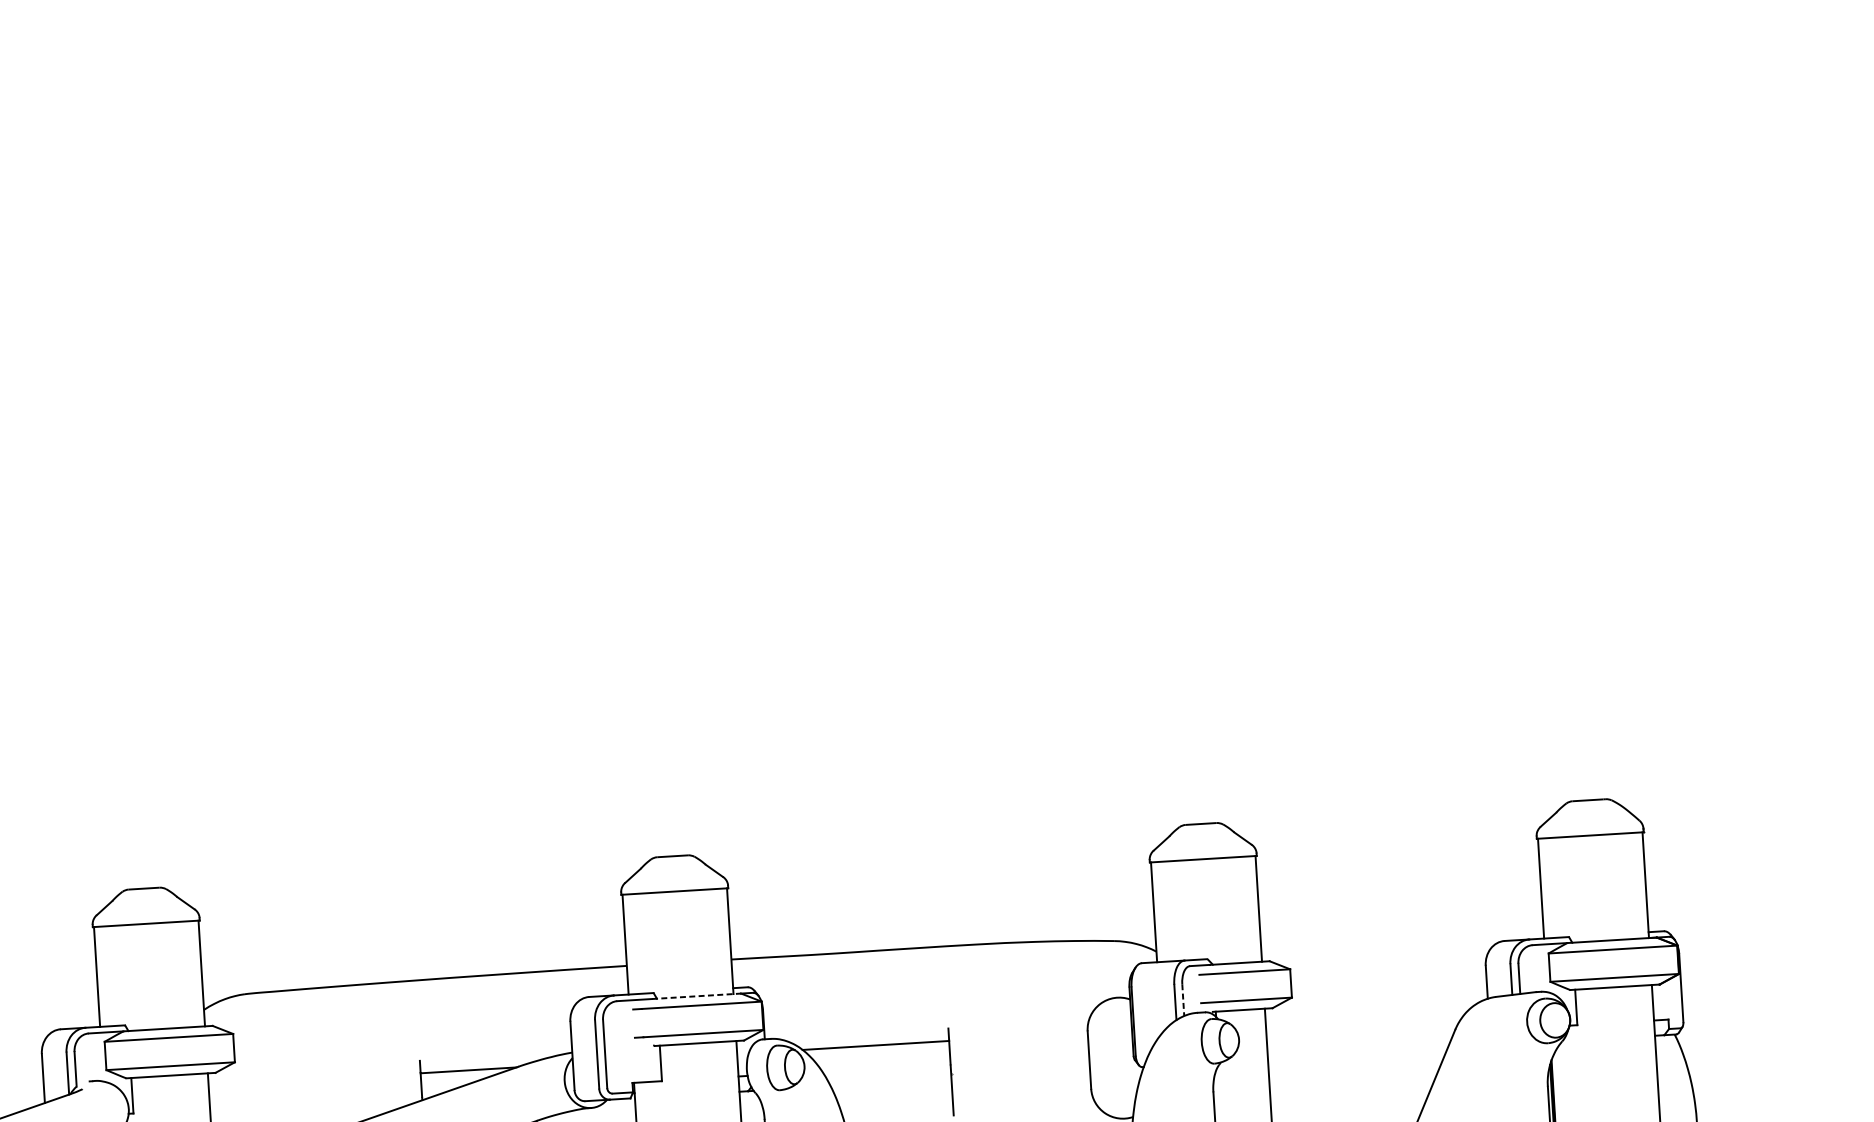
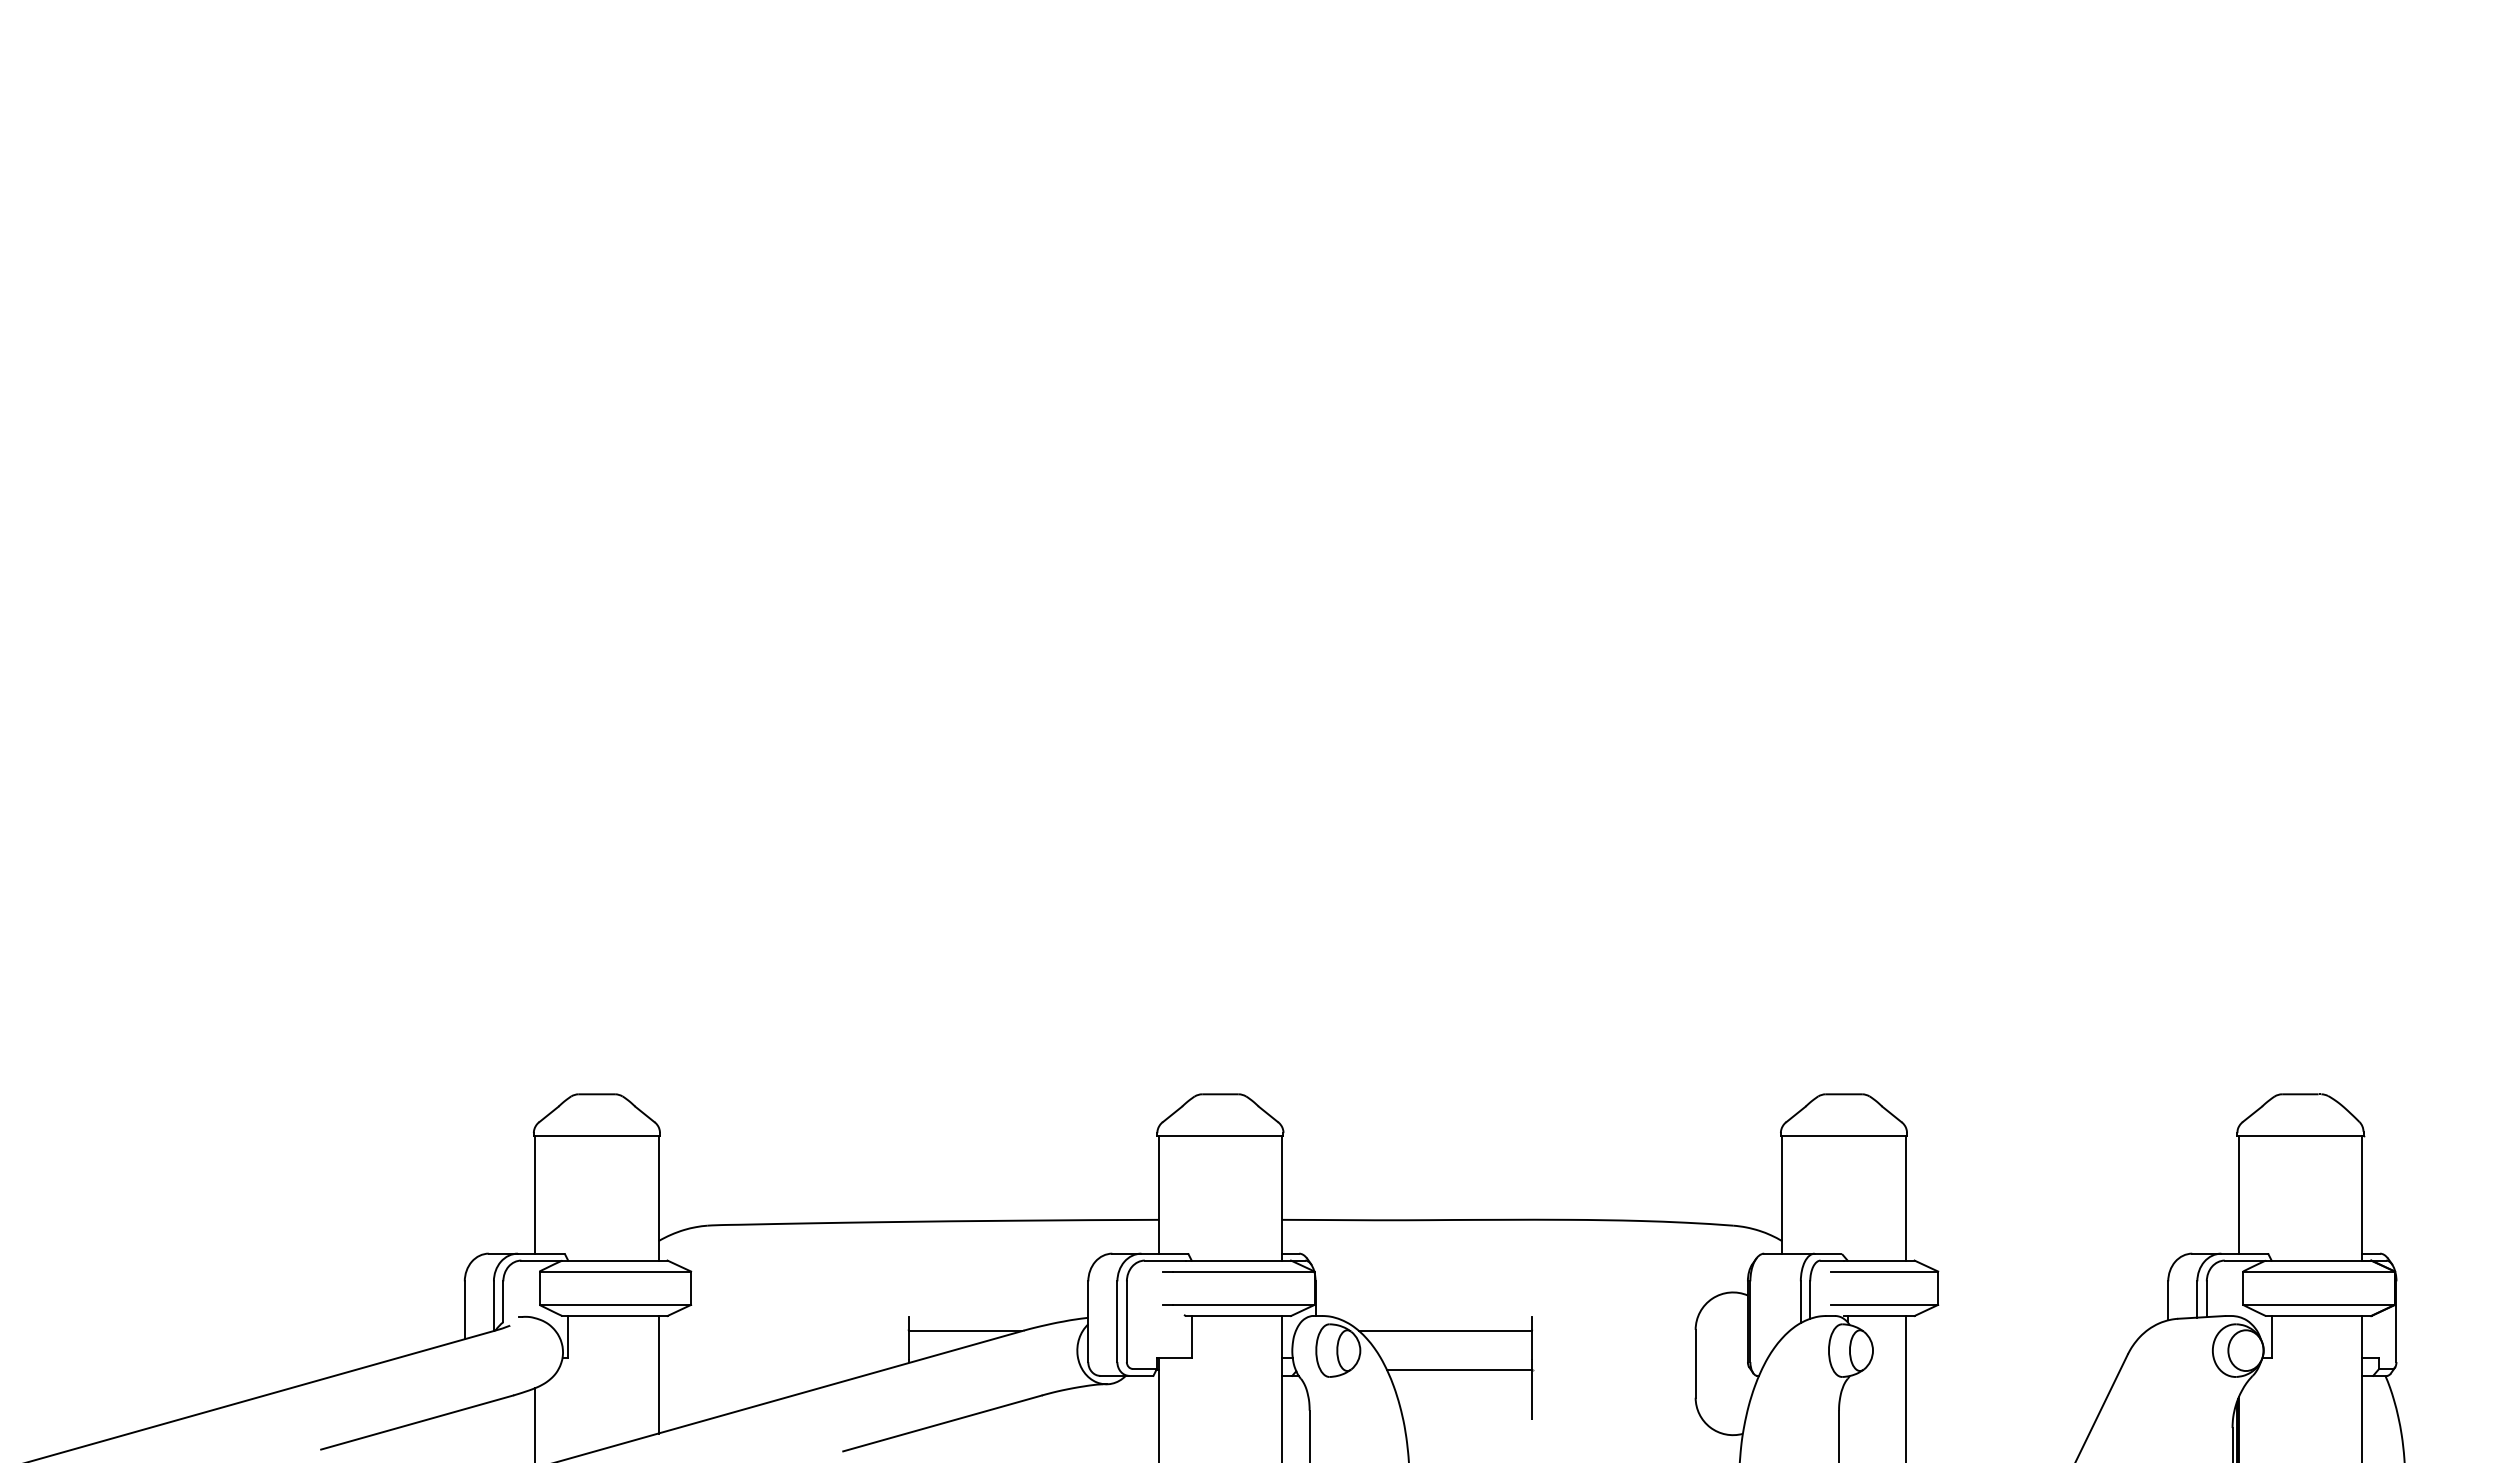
line: (696, 996) -> (1238, 1260), dashed -> solid
line: (1183, 1000) -> (1810, 1300), dashed -> solid
line: (889, 1078) -> (1459, 1370), added

